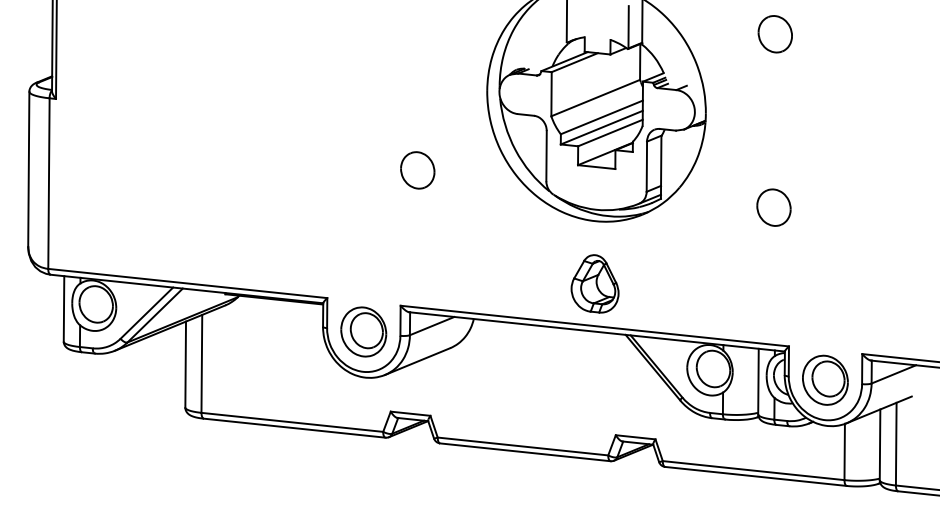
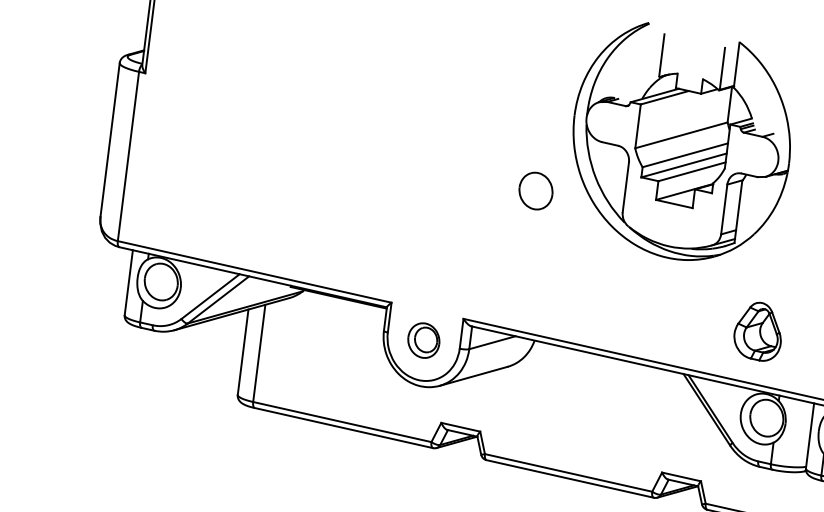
part: (417, 170) -> (535, 191), moved
part: (594, 283) -> (757, 331), moved
part: (363, 331) -> (423, 340), size x0.7

